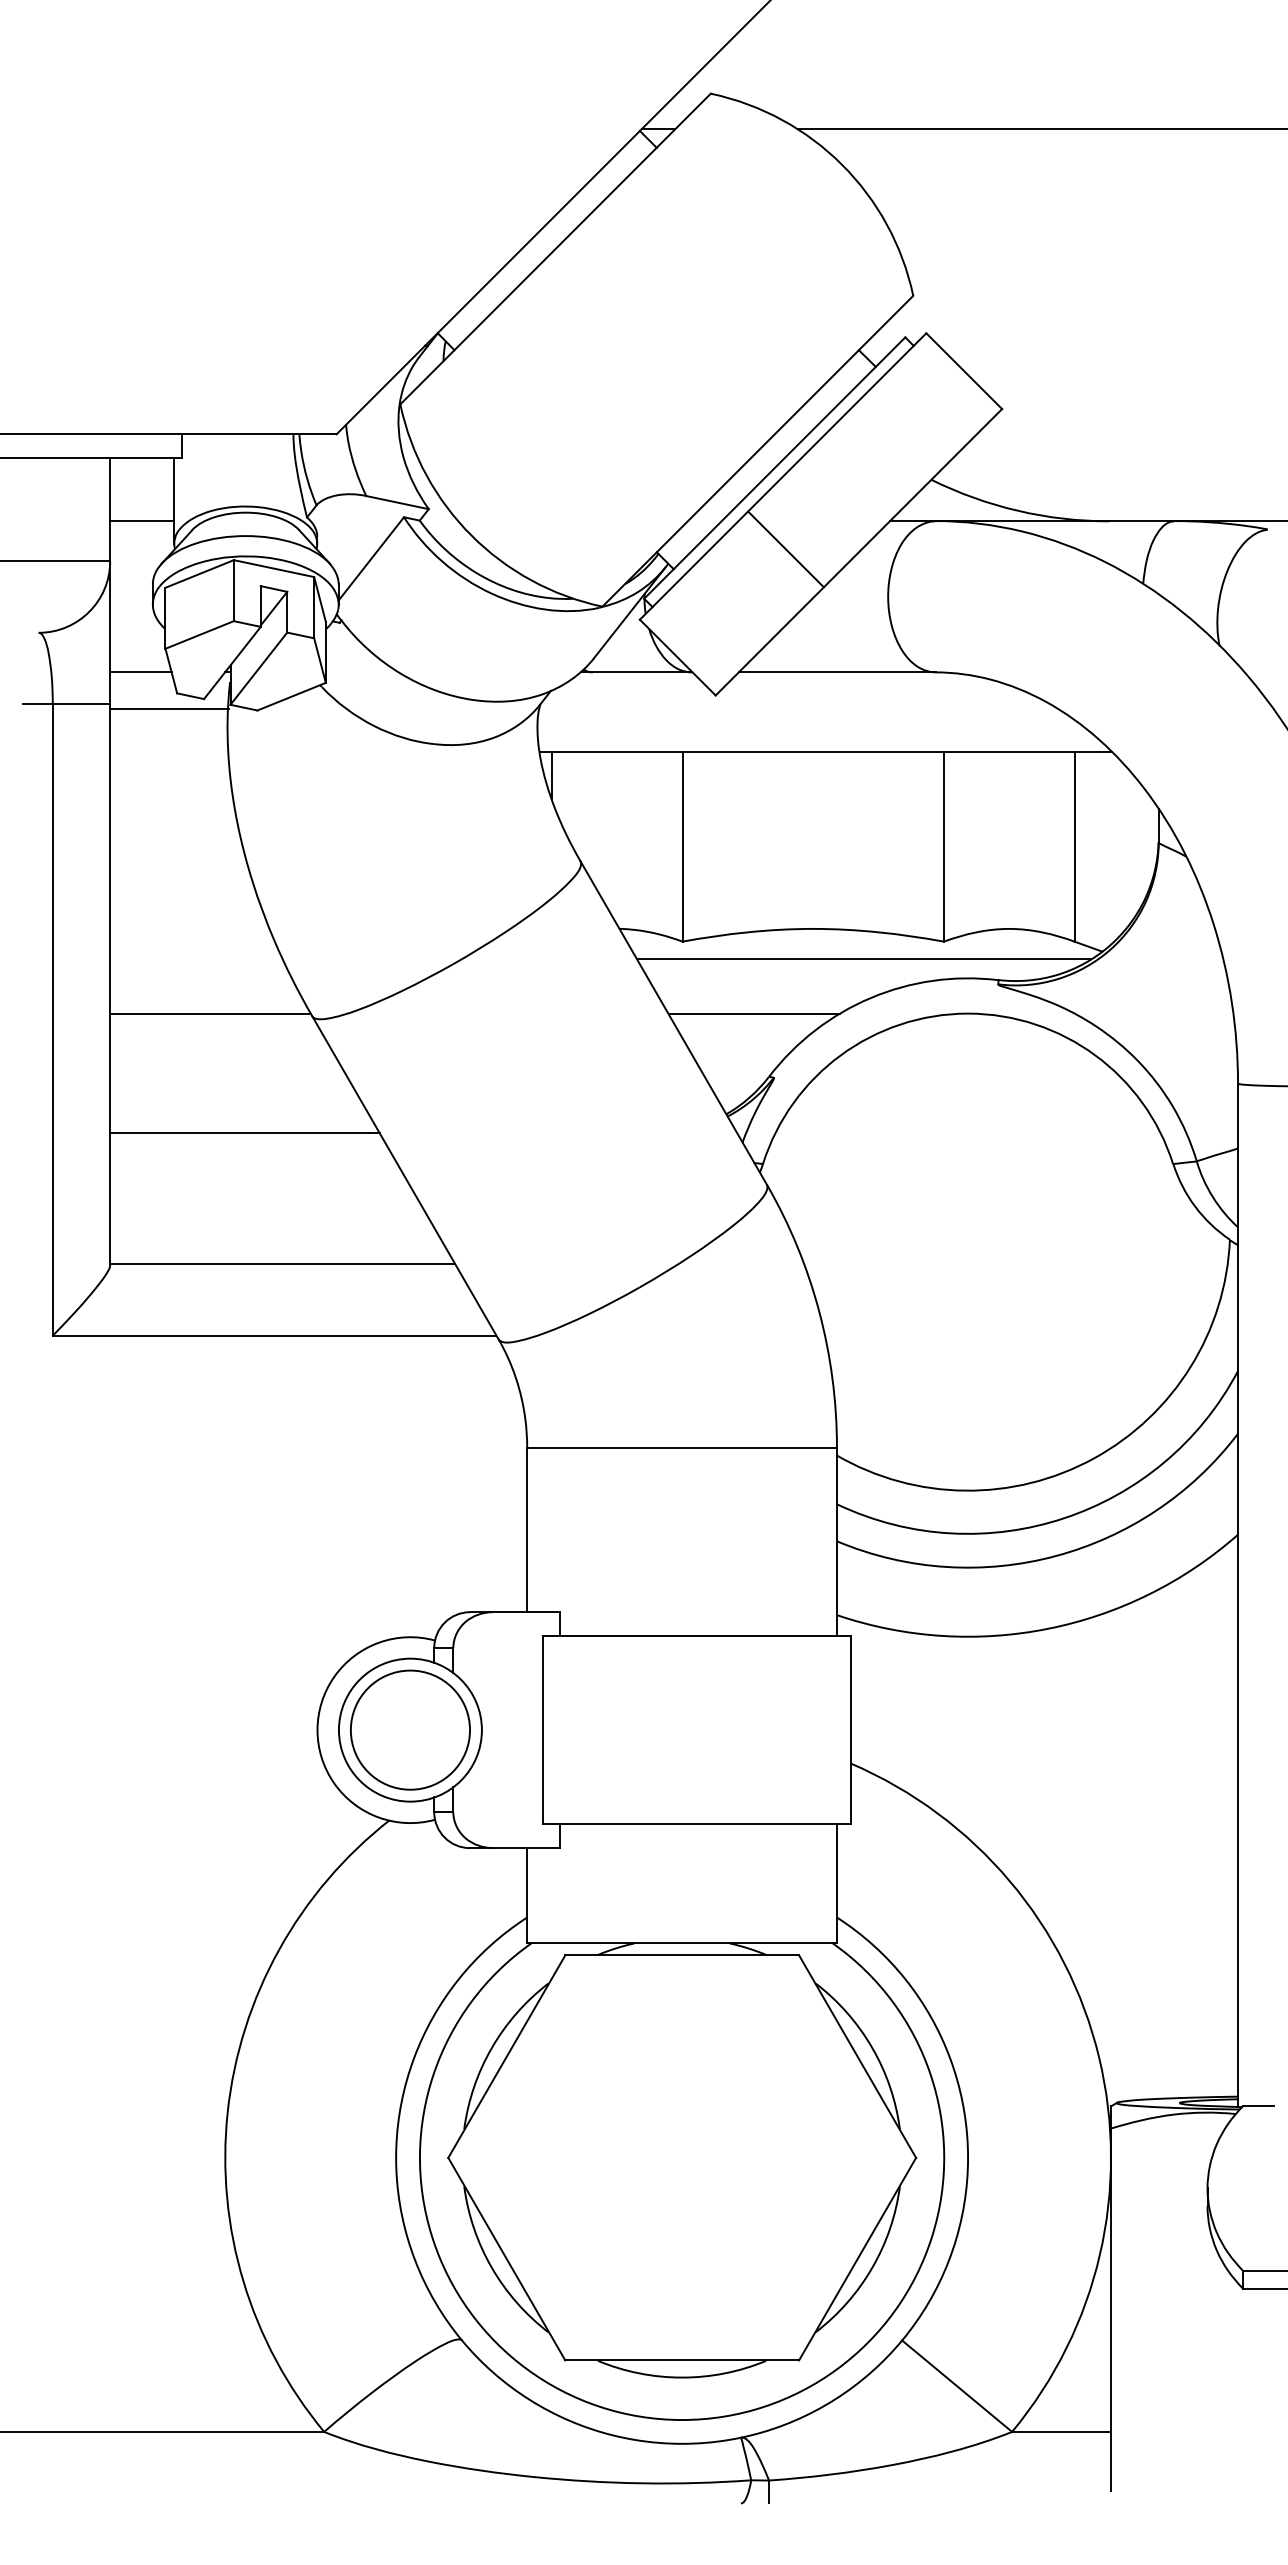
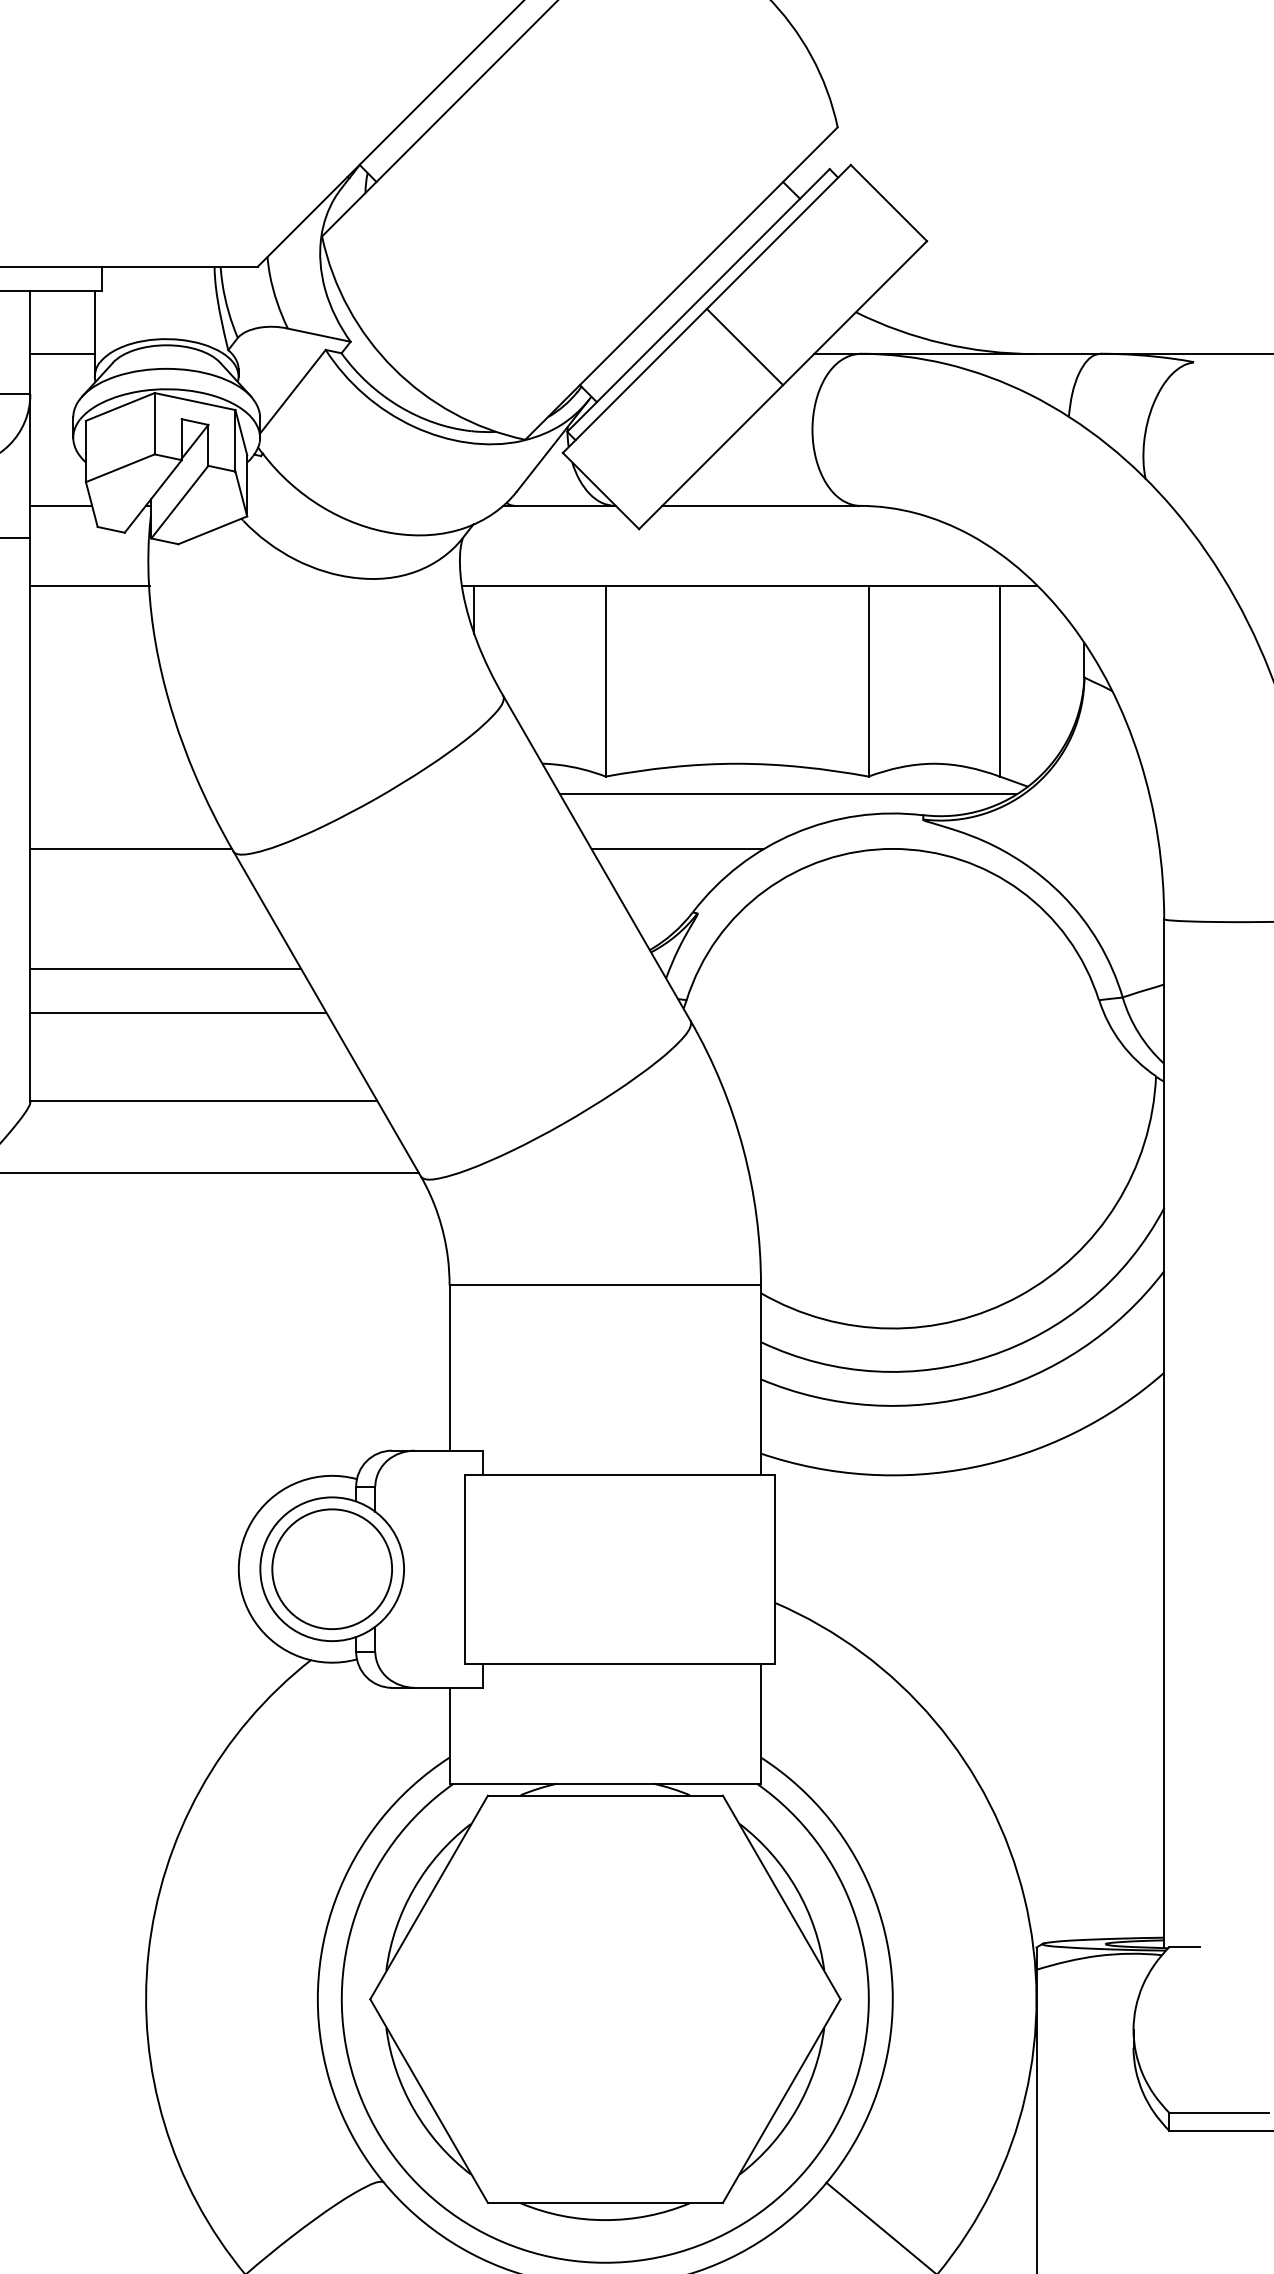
line: (785, 549) -> (744, 347), moved
line: (169, 708) -> (90, 585), moved
line: (257, 1176) -> (178, 1012), added

